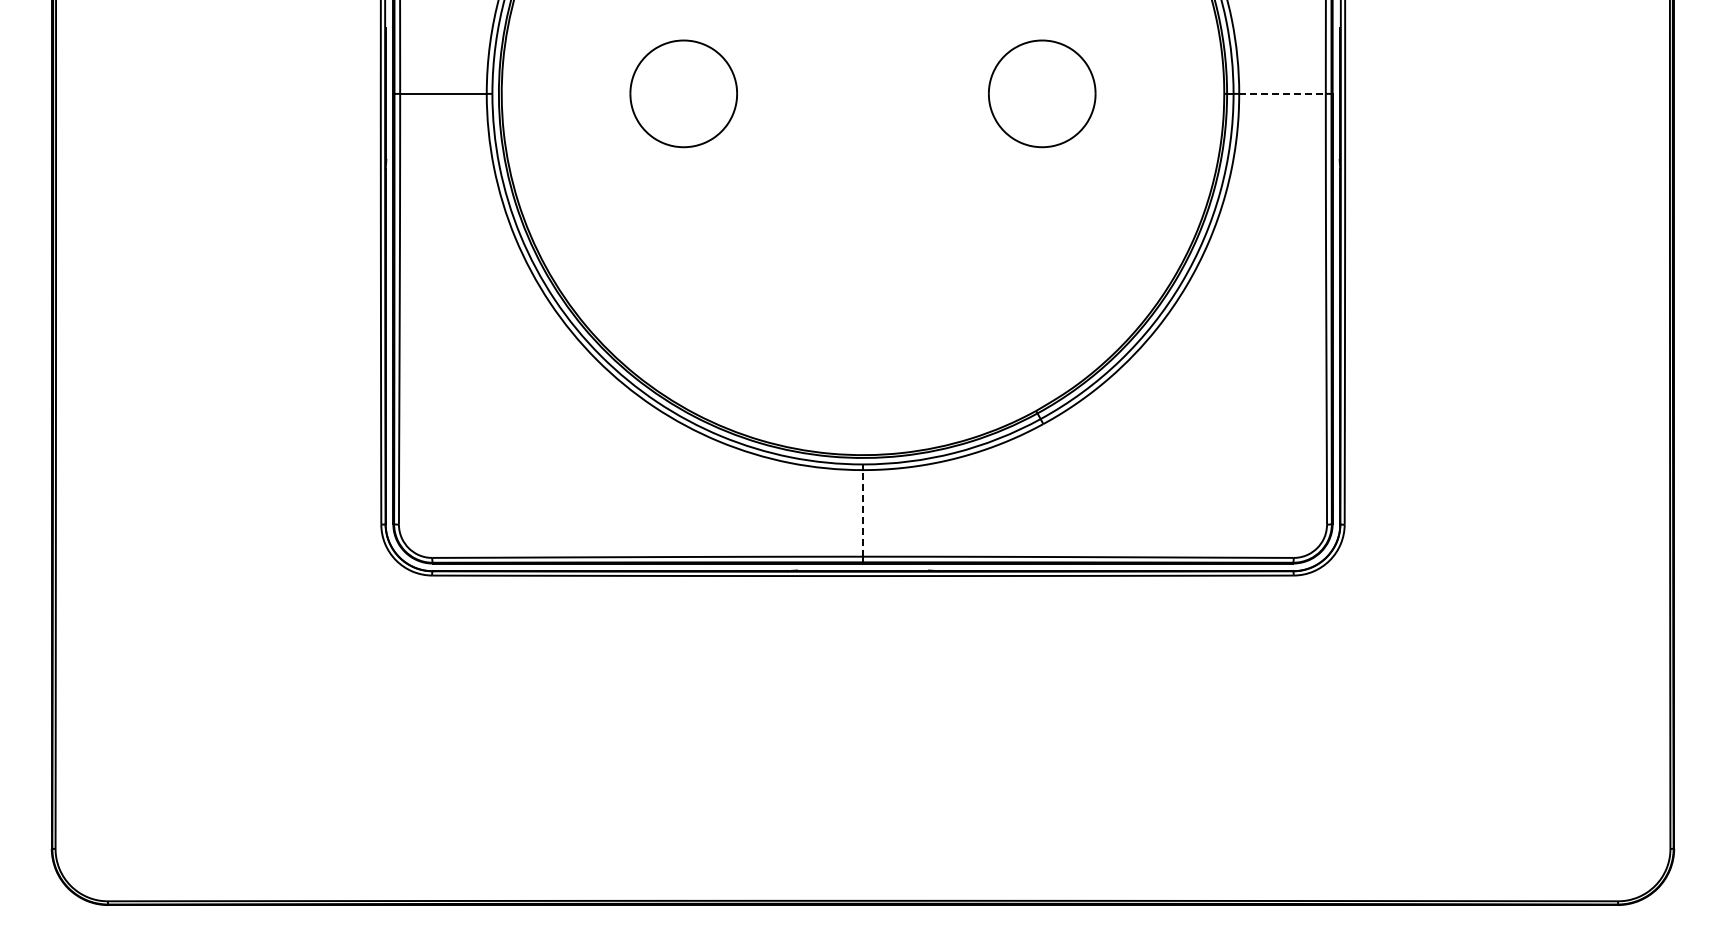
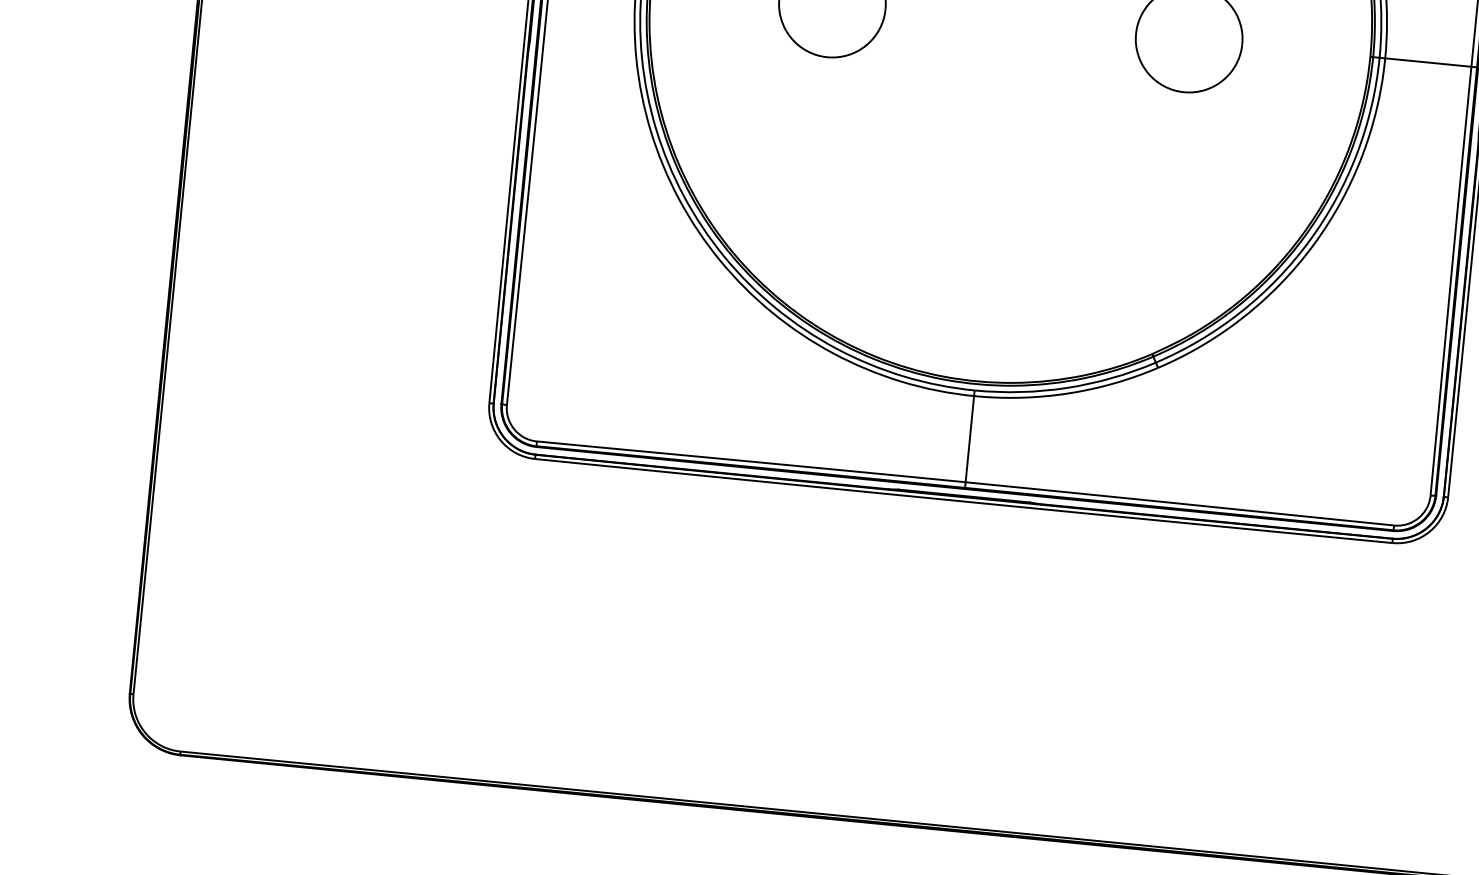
line: (1283, 93) -> (1429, 62), dashed -> solid
line: (863, 512) -> (970, 438), dashed -> solid

